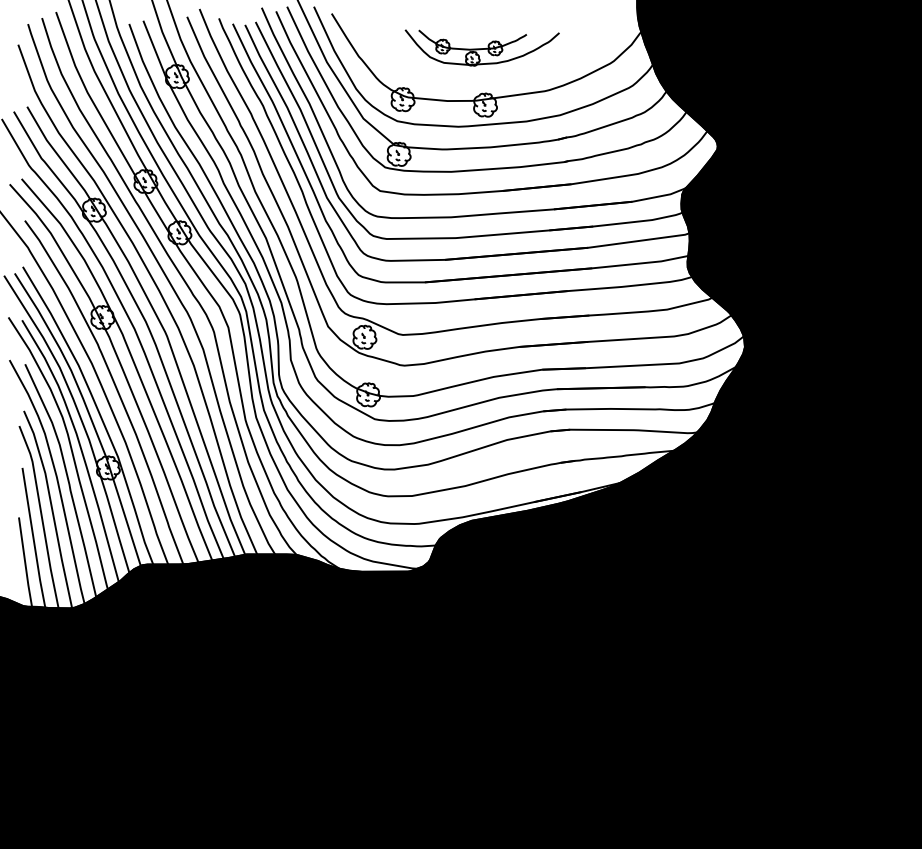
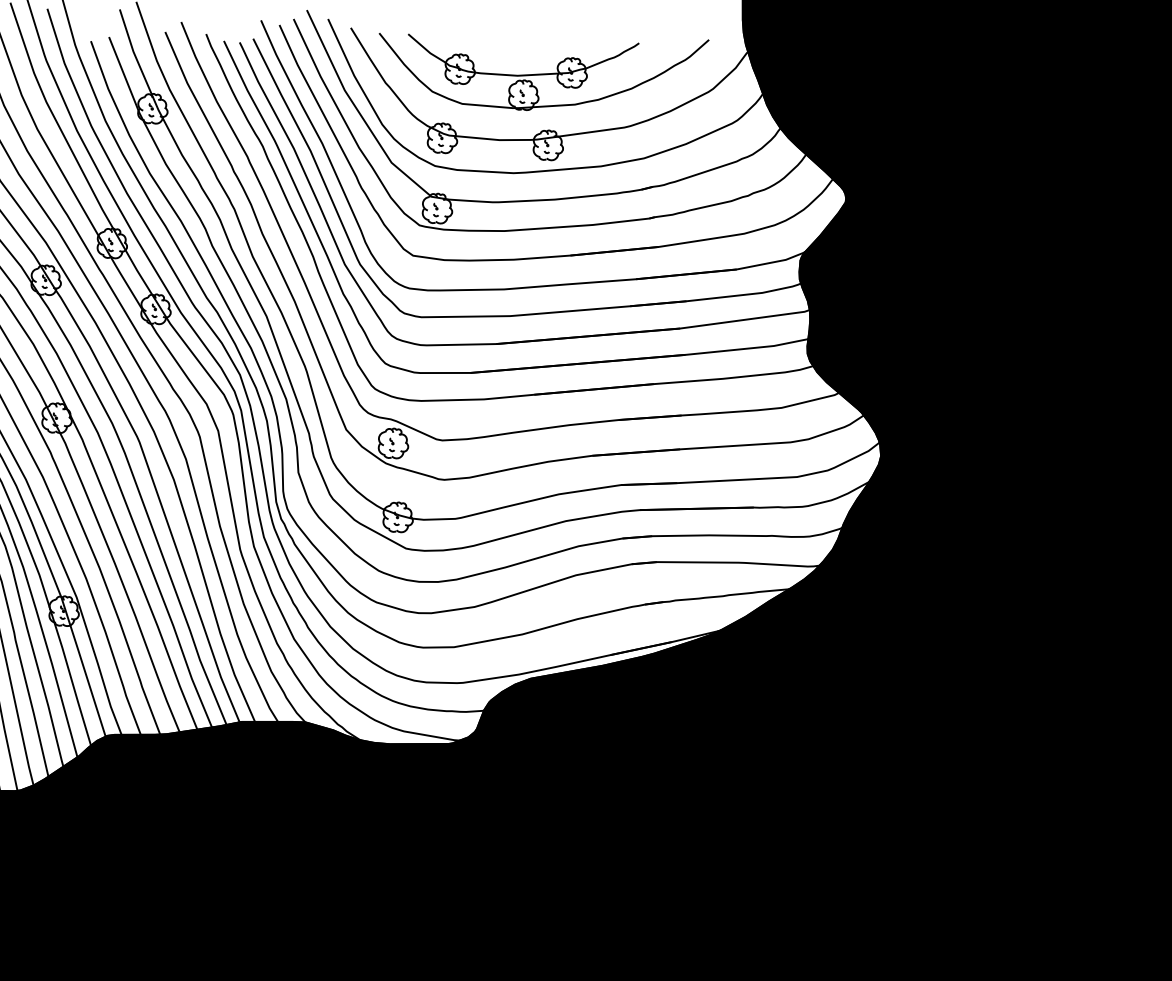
part: (482, 47) -> (544, 71), size x1.67

